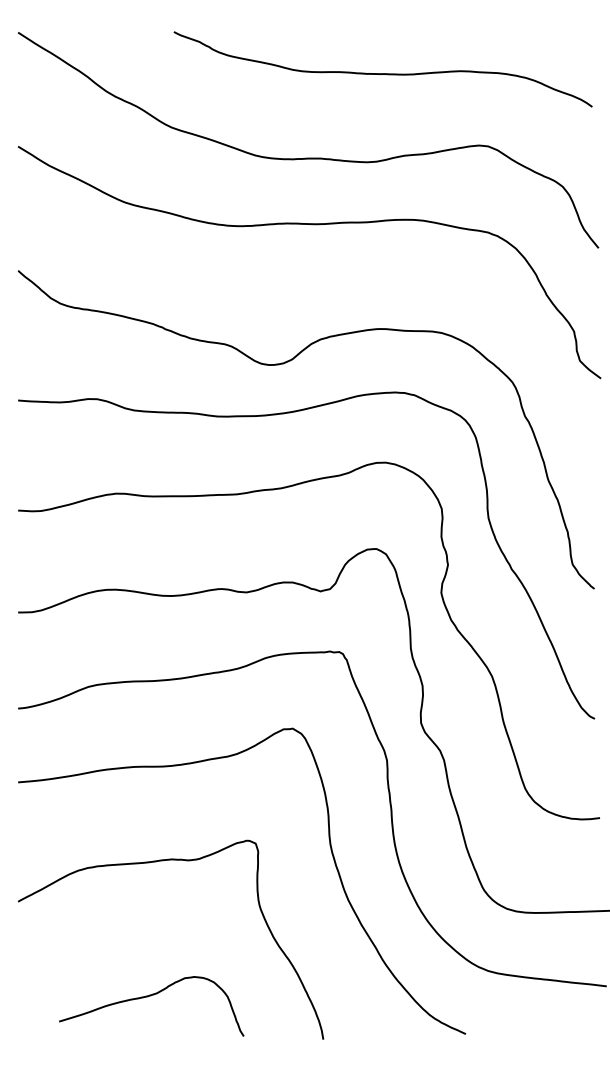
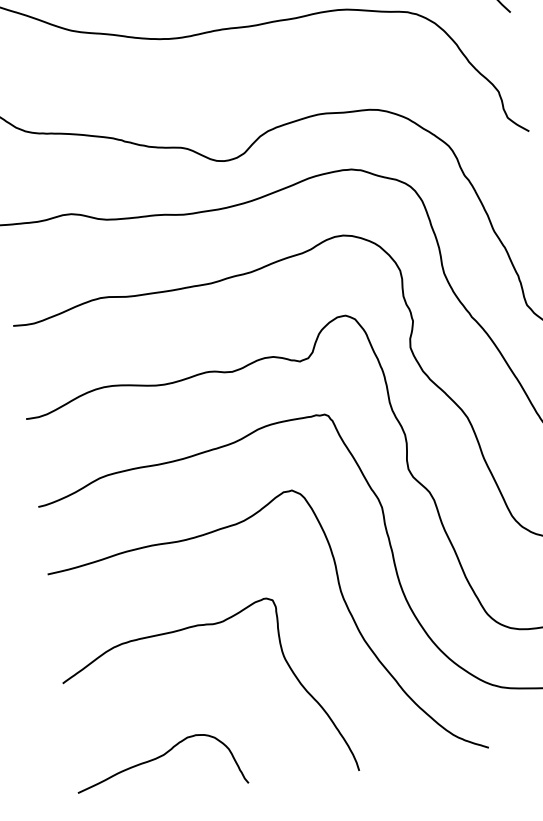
curve: (147, 997) -> (155, 759), moved

